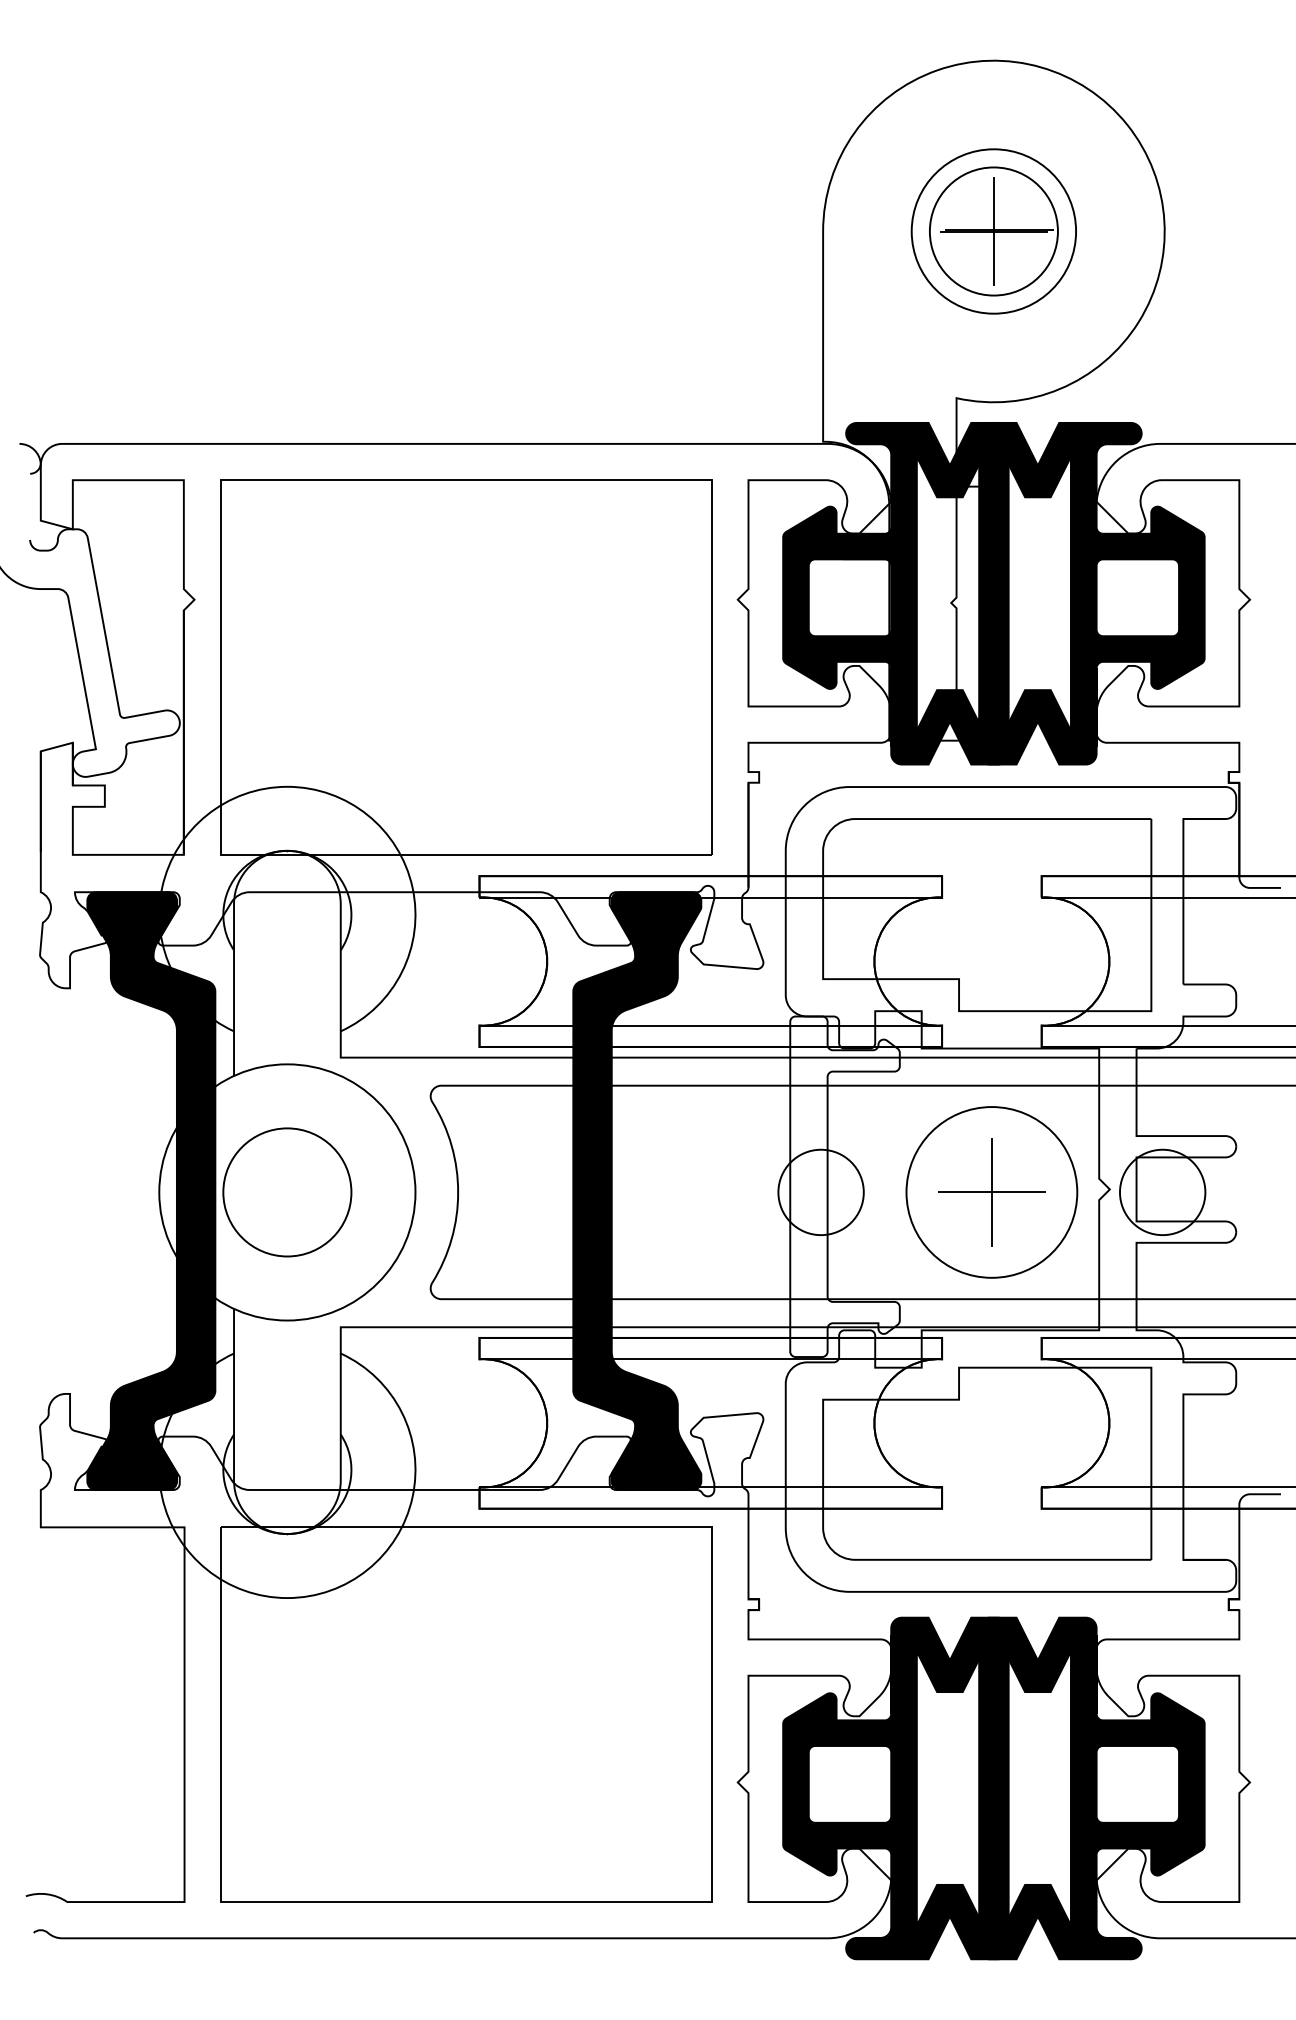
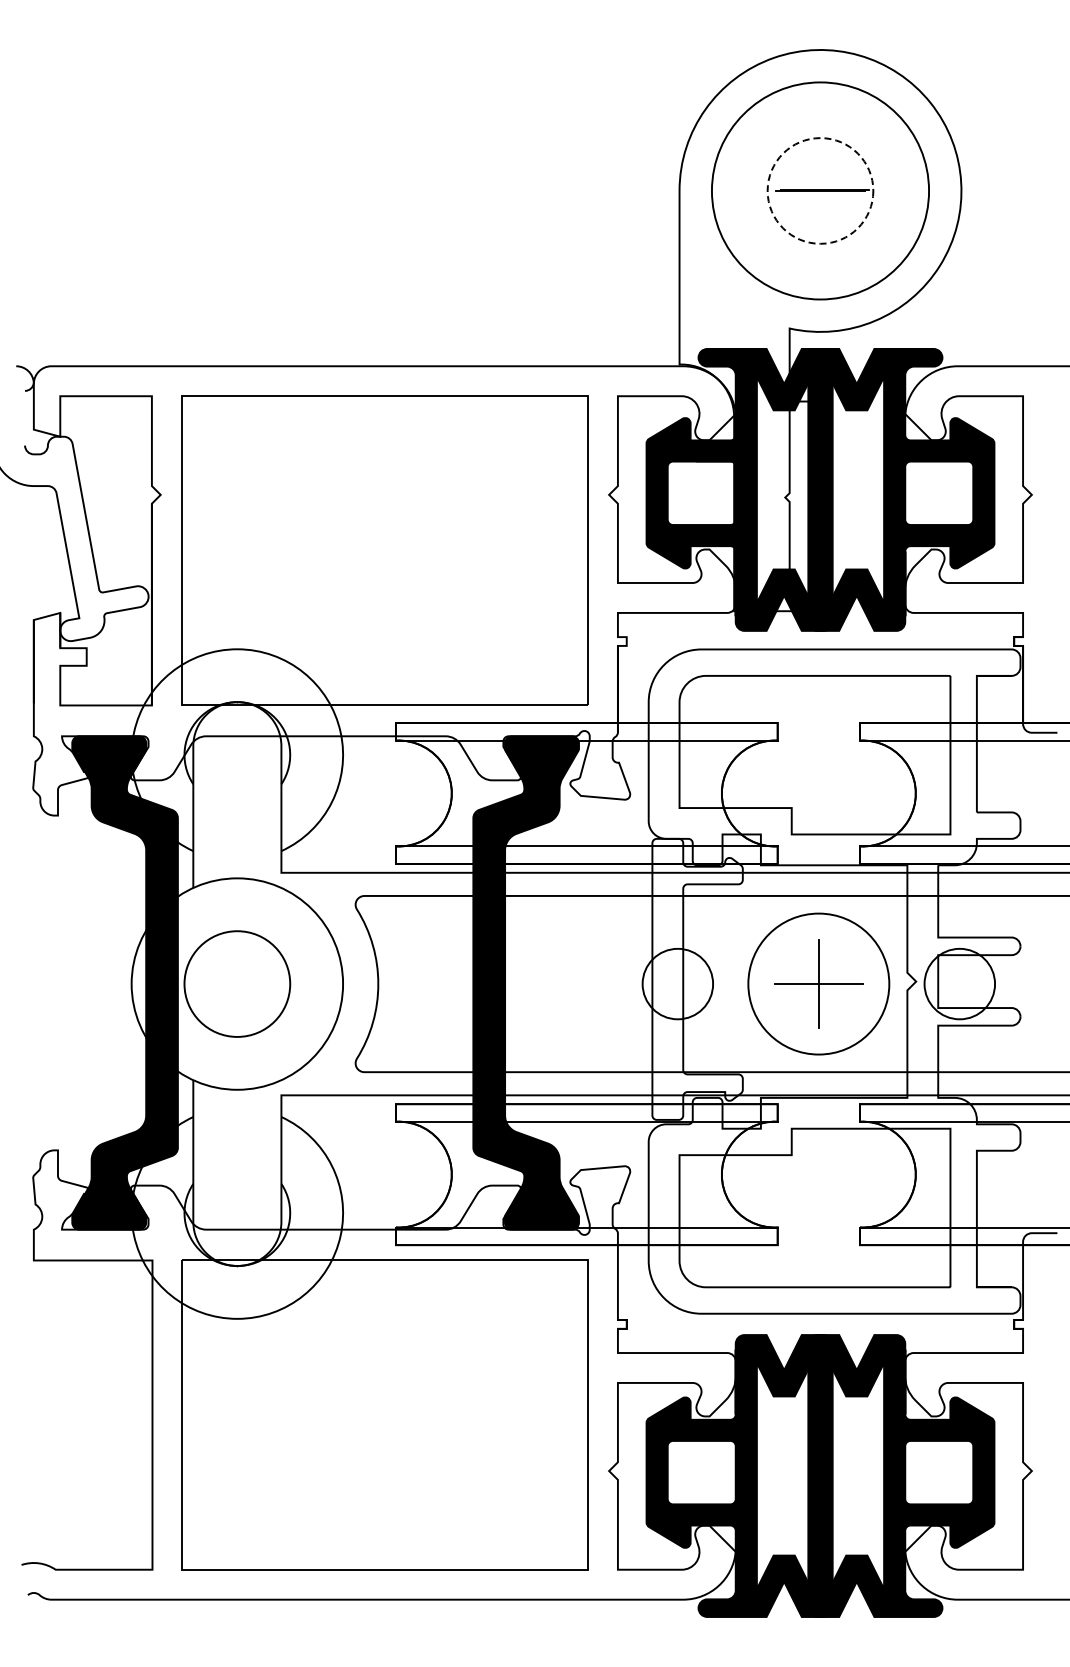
circle: (993, 230) -> (820, 190), size x1.6
circle: (993, 230) -> (820, 190), solid -> dashed
line: (993, 230) -> (820, 190), removed

